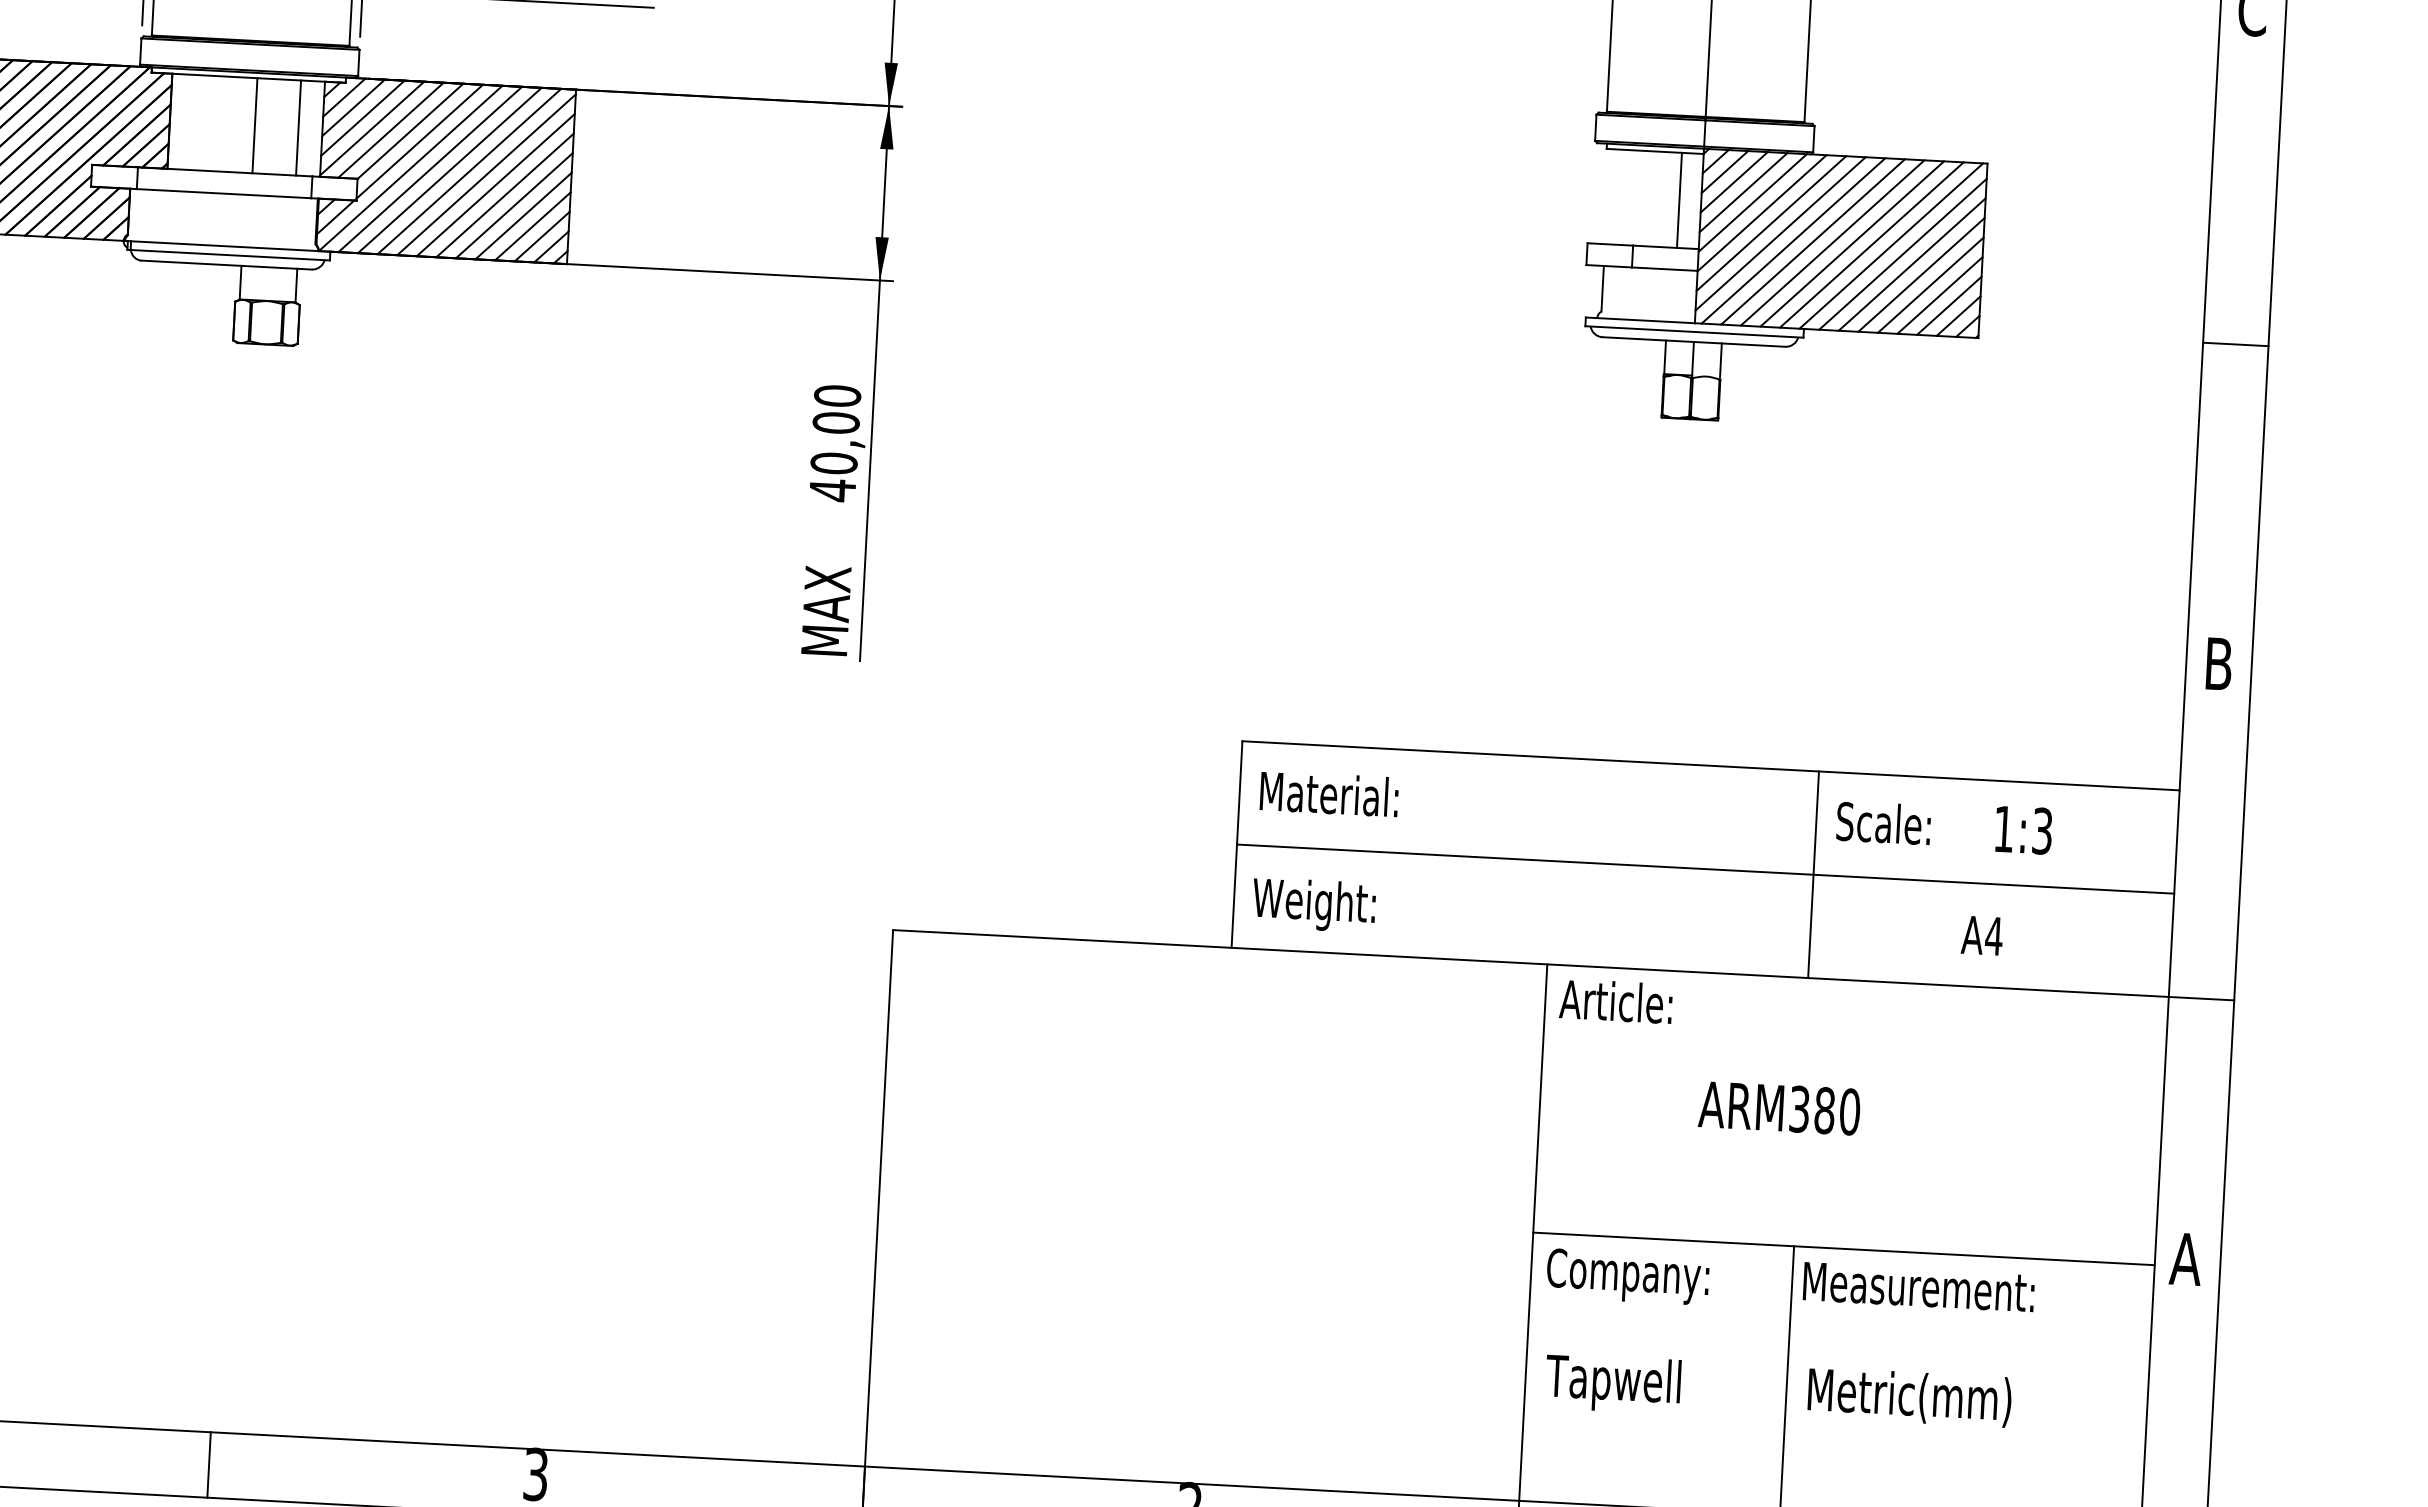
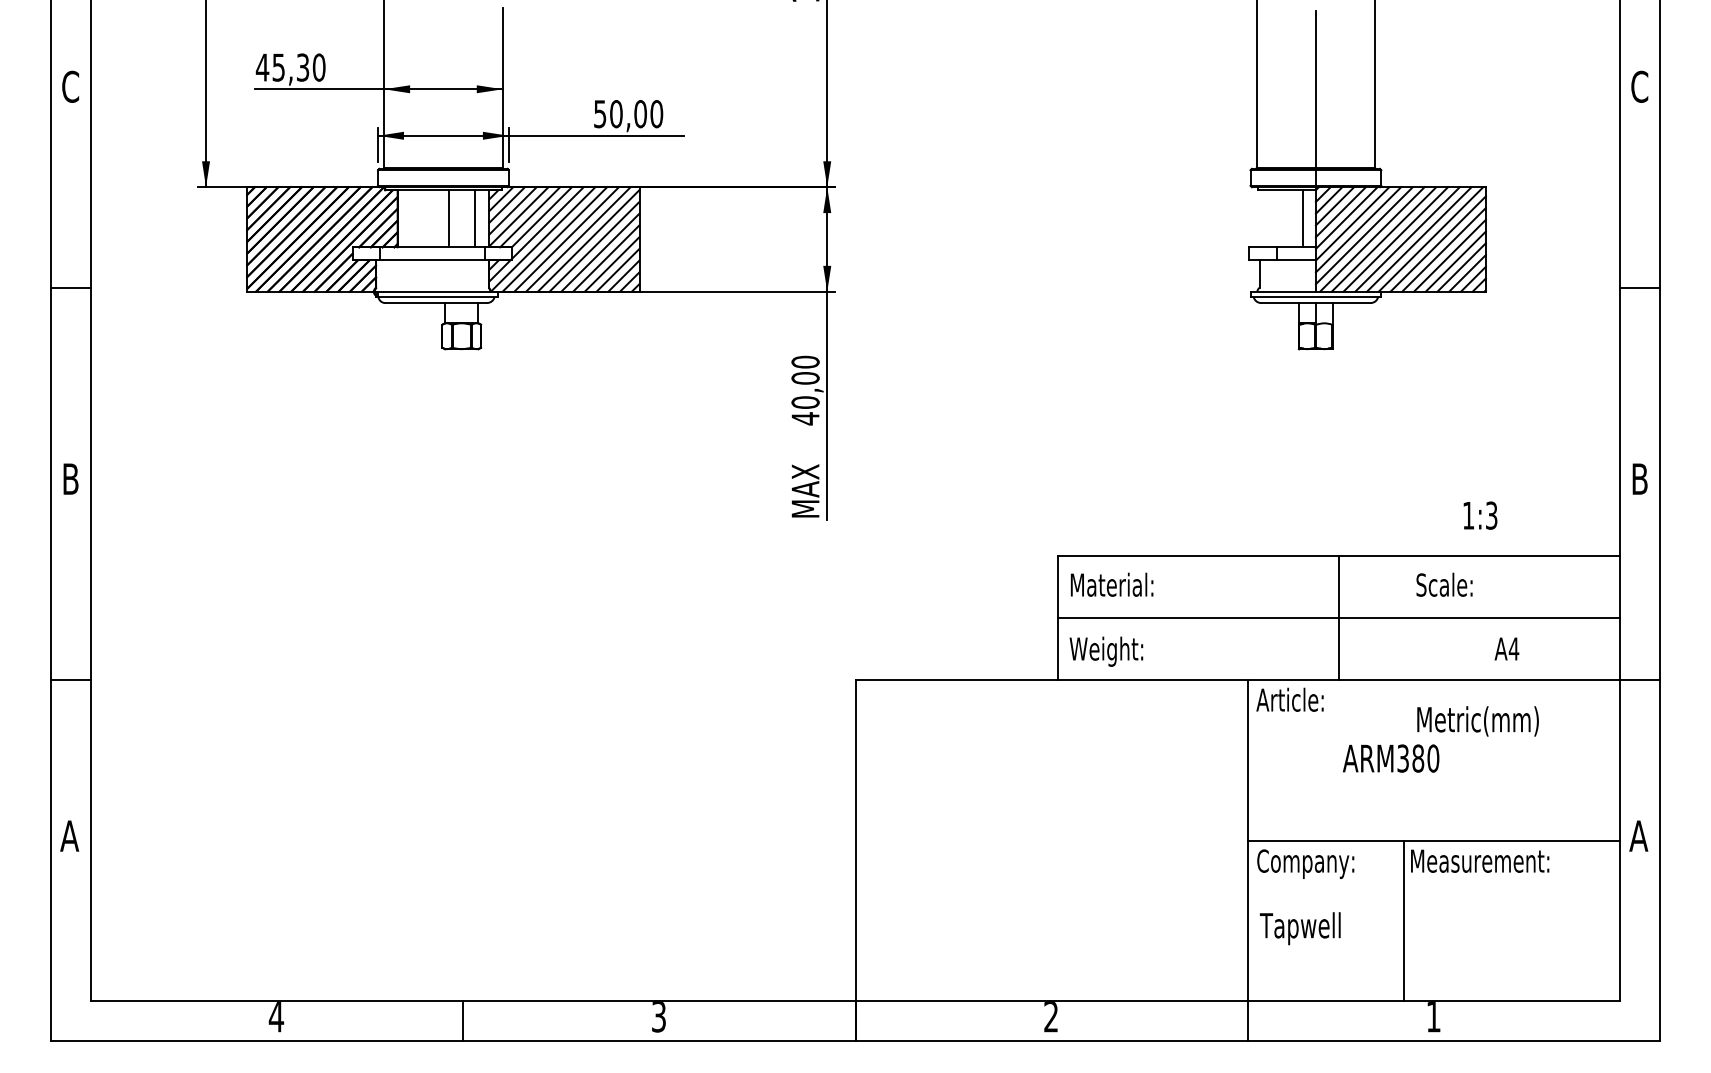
text: (2023, 829) -> (1480, 515), moved
line: (1814, 874) -> (1339, 617), moved
text: (1908, 1397) -> (1477, 721), moved

